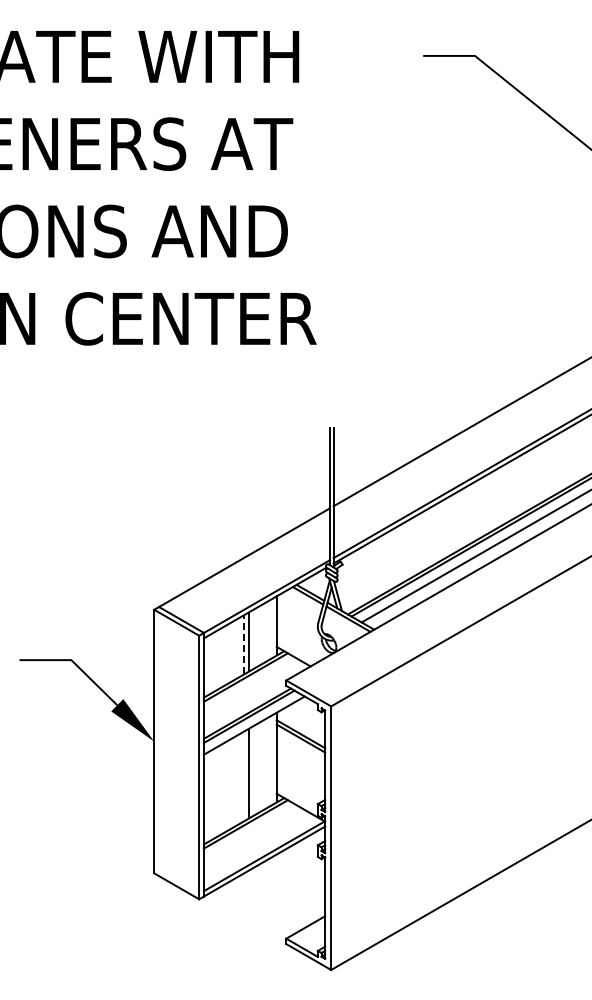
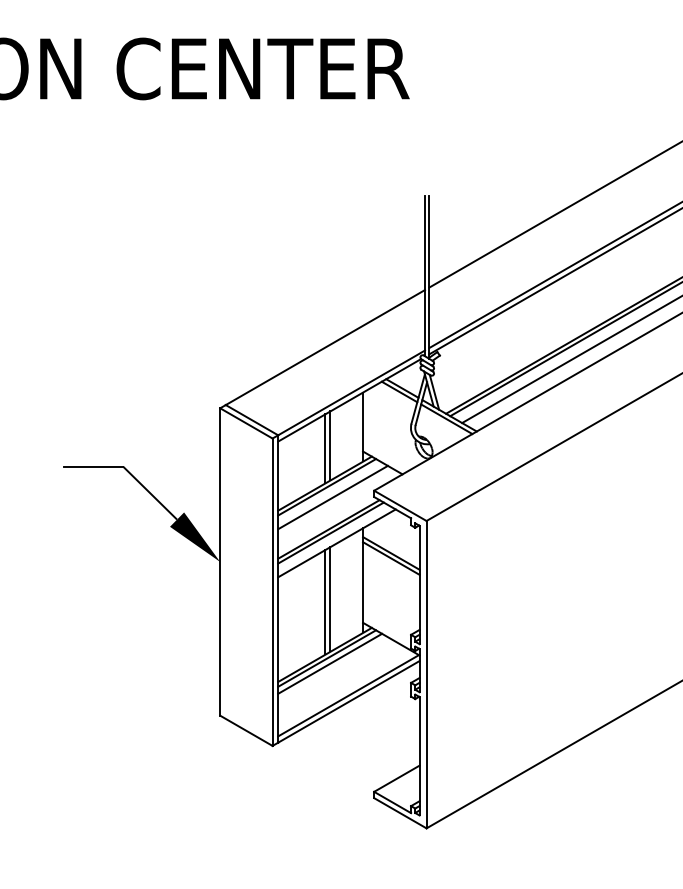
line: (244, 643) -> (325, 447), dashed -> solid
line: (250, 686) -> (332, 497), added
line: (244, 775) -> (325, 601), added
line: (248, 828) -> (330, 663), added

